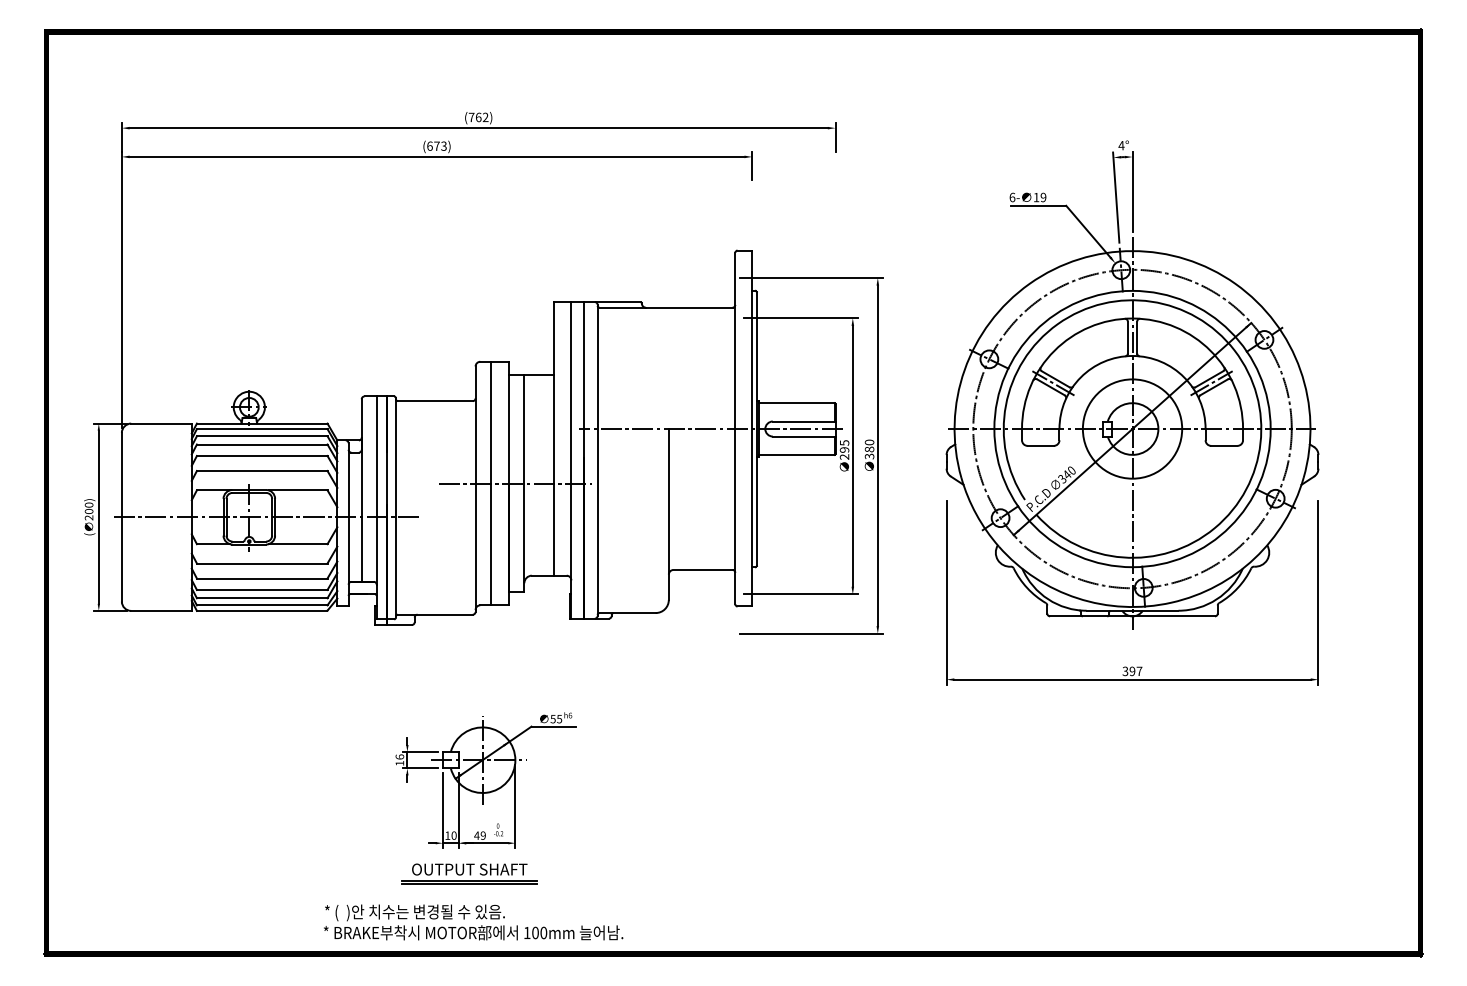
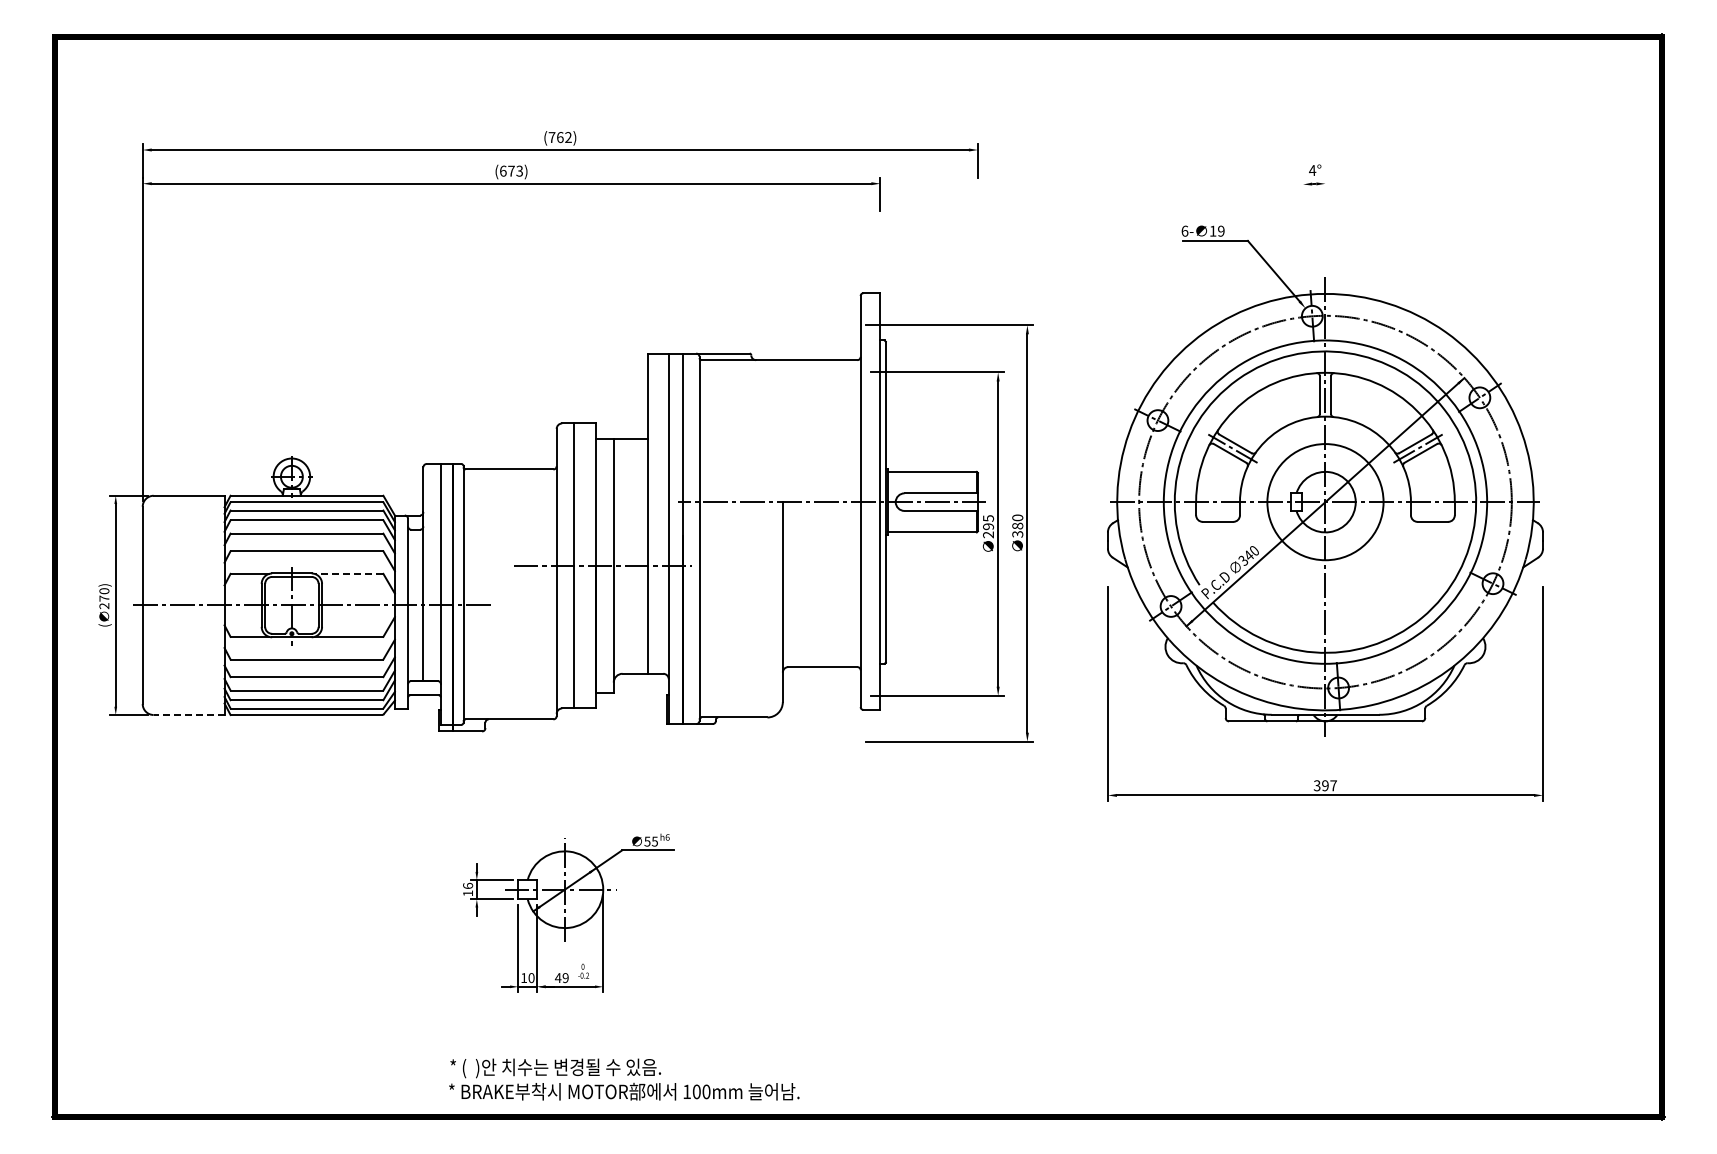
line: (1132, 191) -> (1325, 224), removed
line: (1116, 197) -> (1306, 231), removed
line: (297, 490) -> (348, 573), solid -> dashed
text: (89, 511) -> (104, 598), 200) -> 270)
line: (160, 611) -> (188, 715), solid -> dashed
part: (469, 873) -> (549, 1022), removed
text: (473, 922) -> (624, 1079), moved

